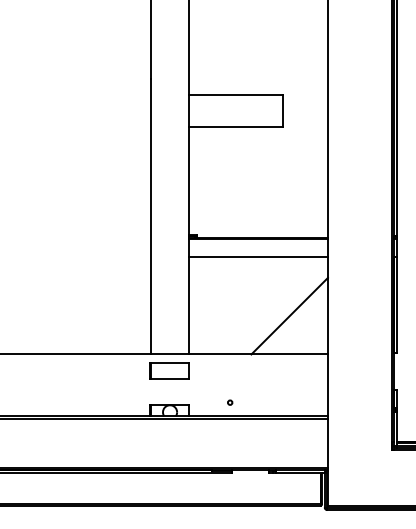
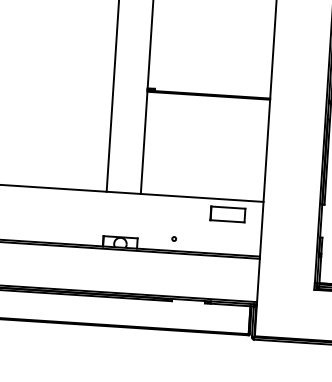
line: (258, 257) -> (207, 112), removed
line: (289, 315) -> (231, 165), removed
part: (169, 370) -> (227, 213), moved

